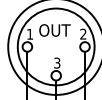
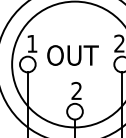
text: (54, 30) -> (72, 55), moved
text: (57, 63) -> (77, 91), 3 -> 2

